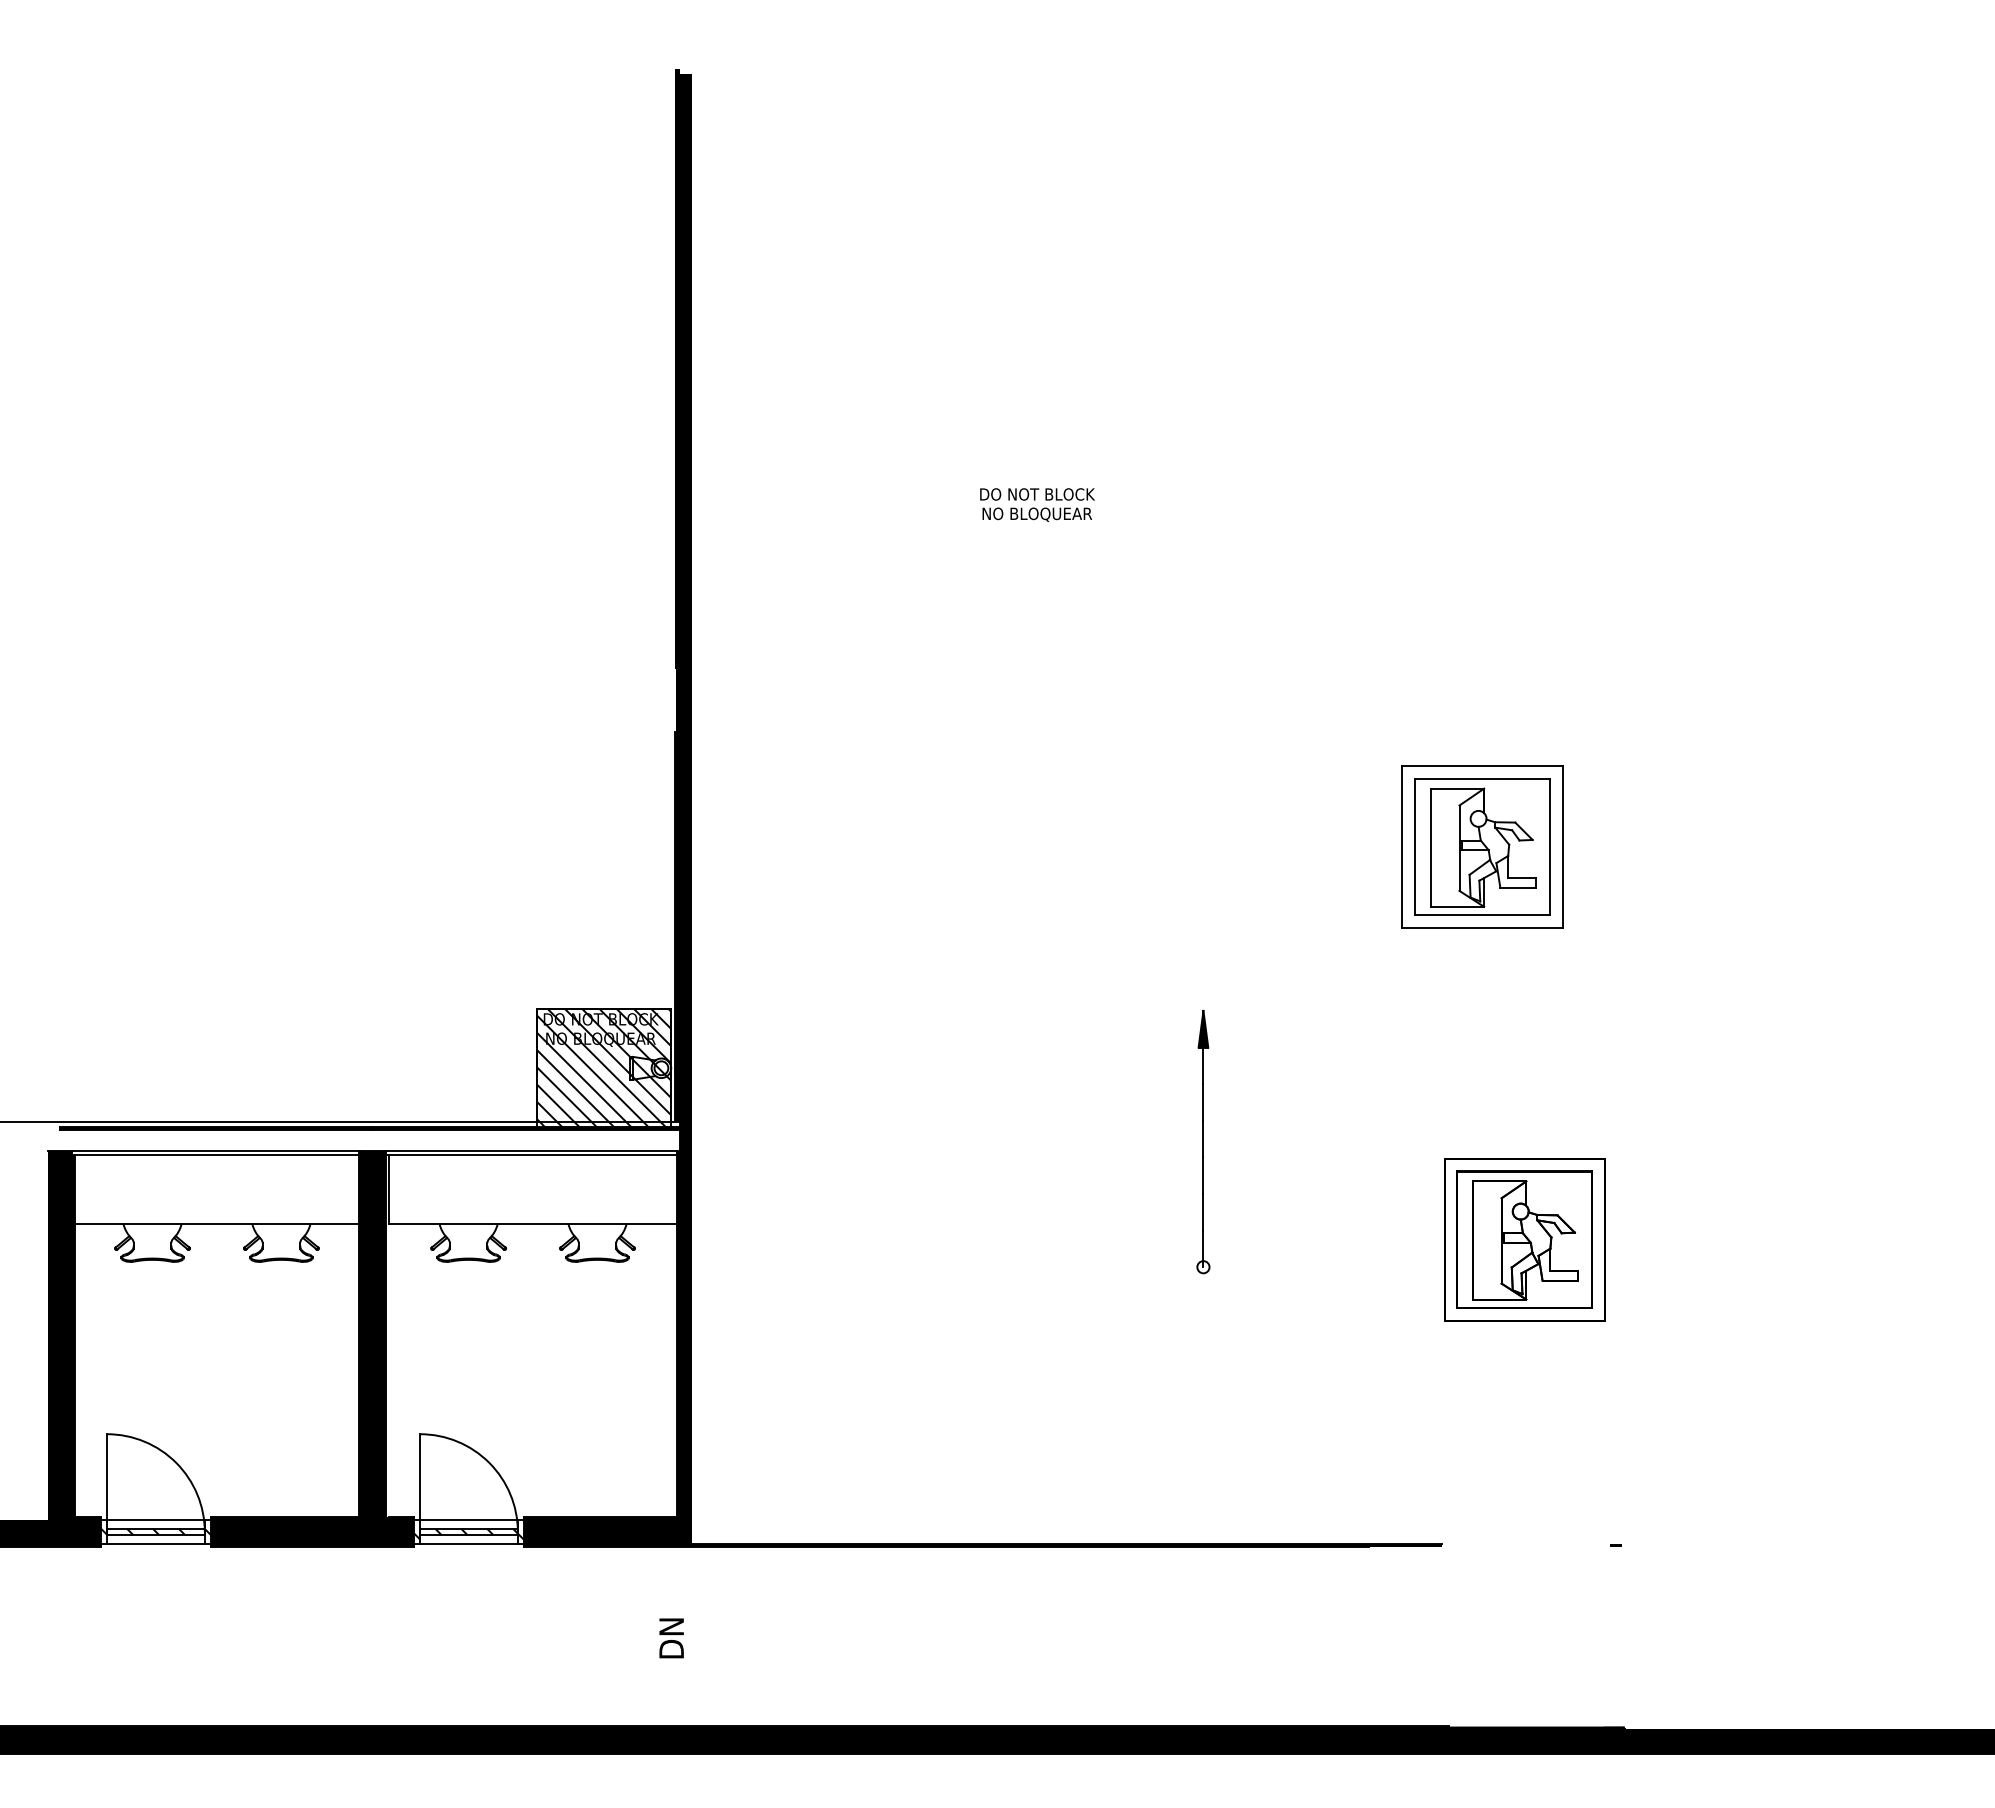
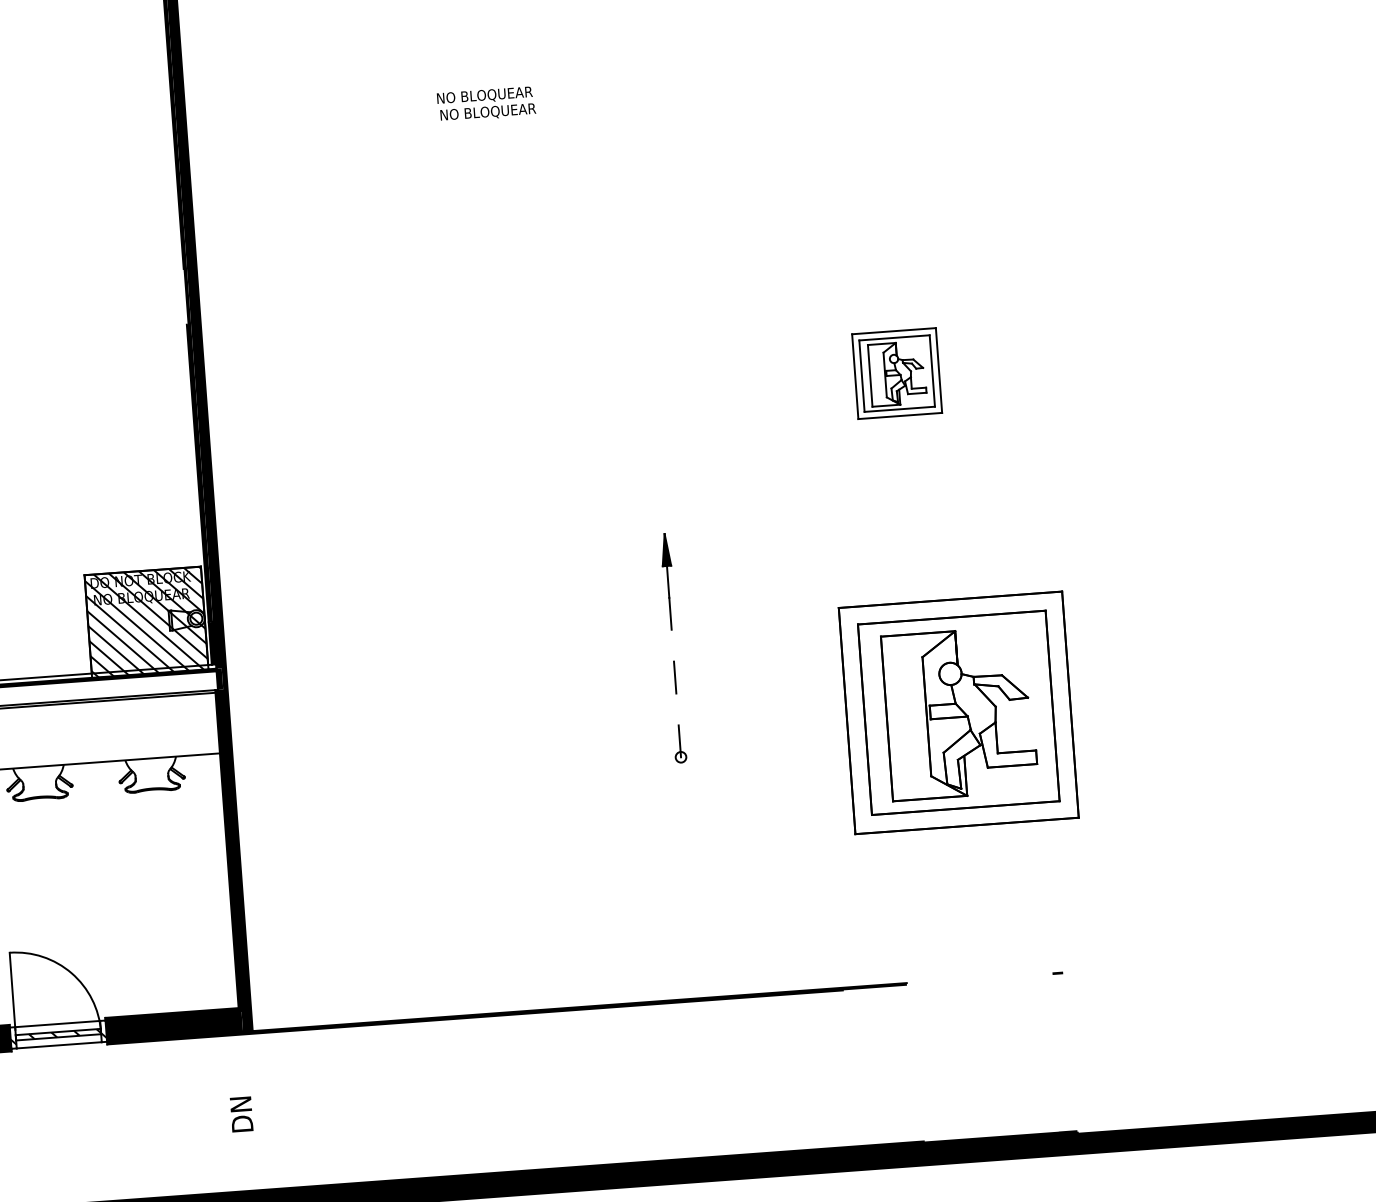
text: (1037, 495) -> (487, 95), DO NOT BLOCK -> NO BLOQUEAR
part: (1482, 846) -> (897, 373), size x0.6
line: (1203, 1138) -> (672, 645), removed
line: (1203, 1212) -> (677, 709), removed
part: (1524, 1239) -> (958, 712), size x1.6

